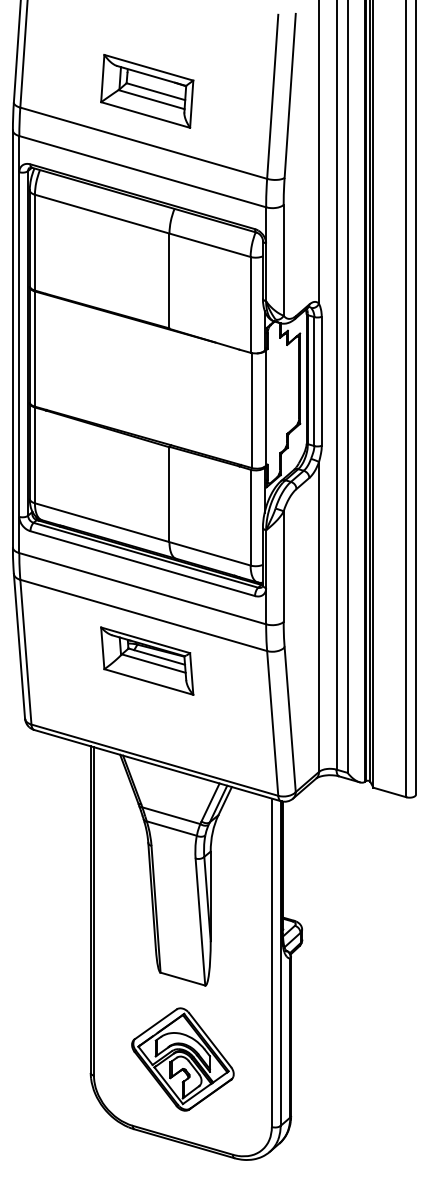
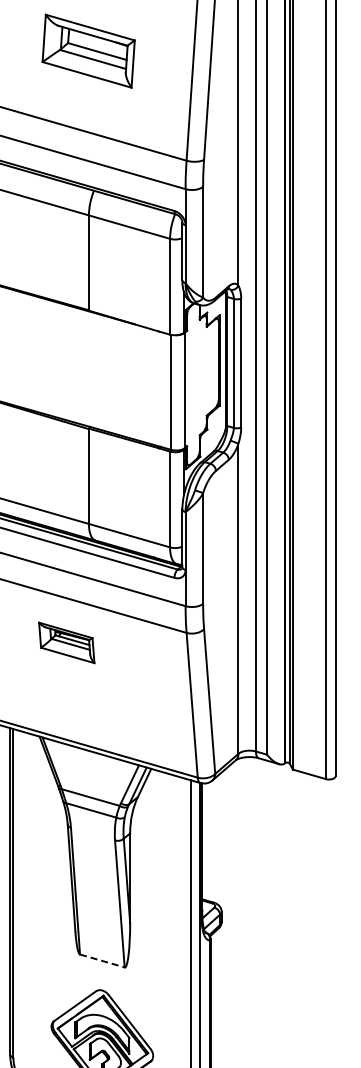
part: (147, 91) -> (88, 51), moved
part: (147, 660) -> (66, 642), size x0.6
line: (183, 979) -> (102, 961), solid -> dashed

